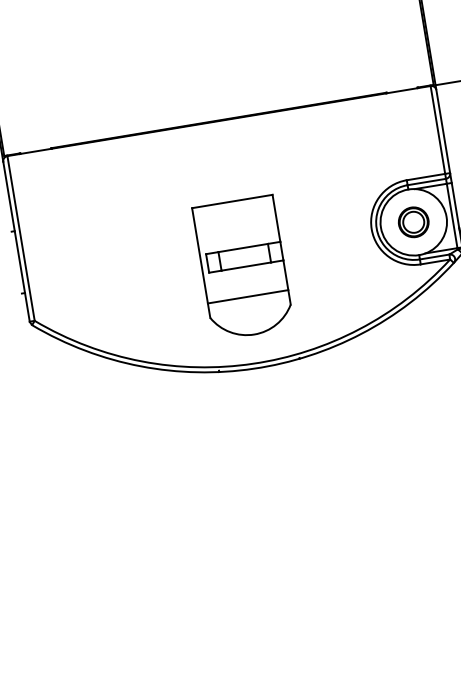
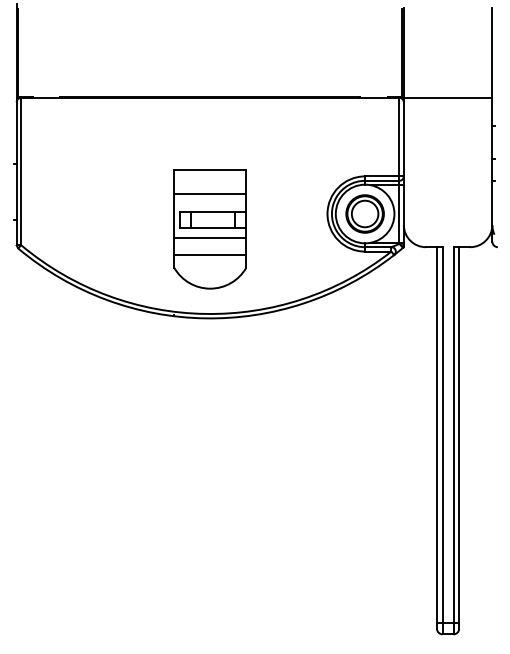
part: (412, 221) -> (364, 213), size x1.43
line: (237, 229) -> (210, 194), added
line: (245, 278) -> (210, 238), added

